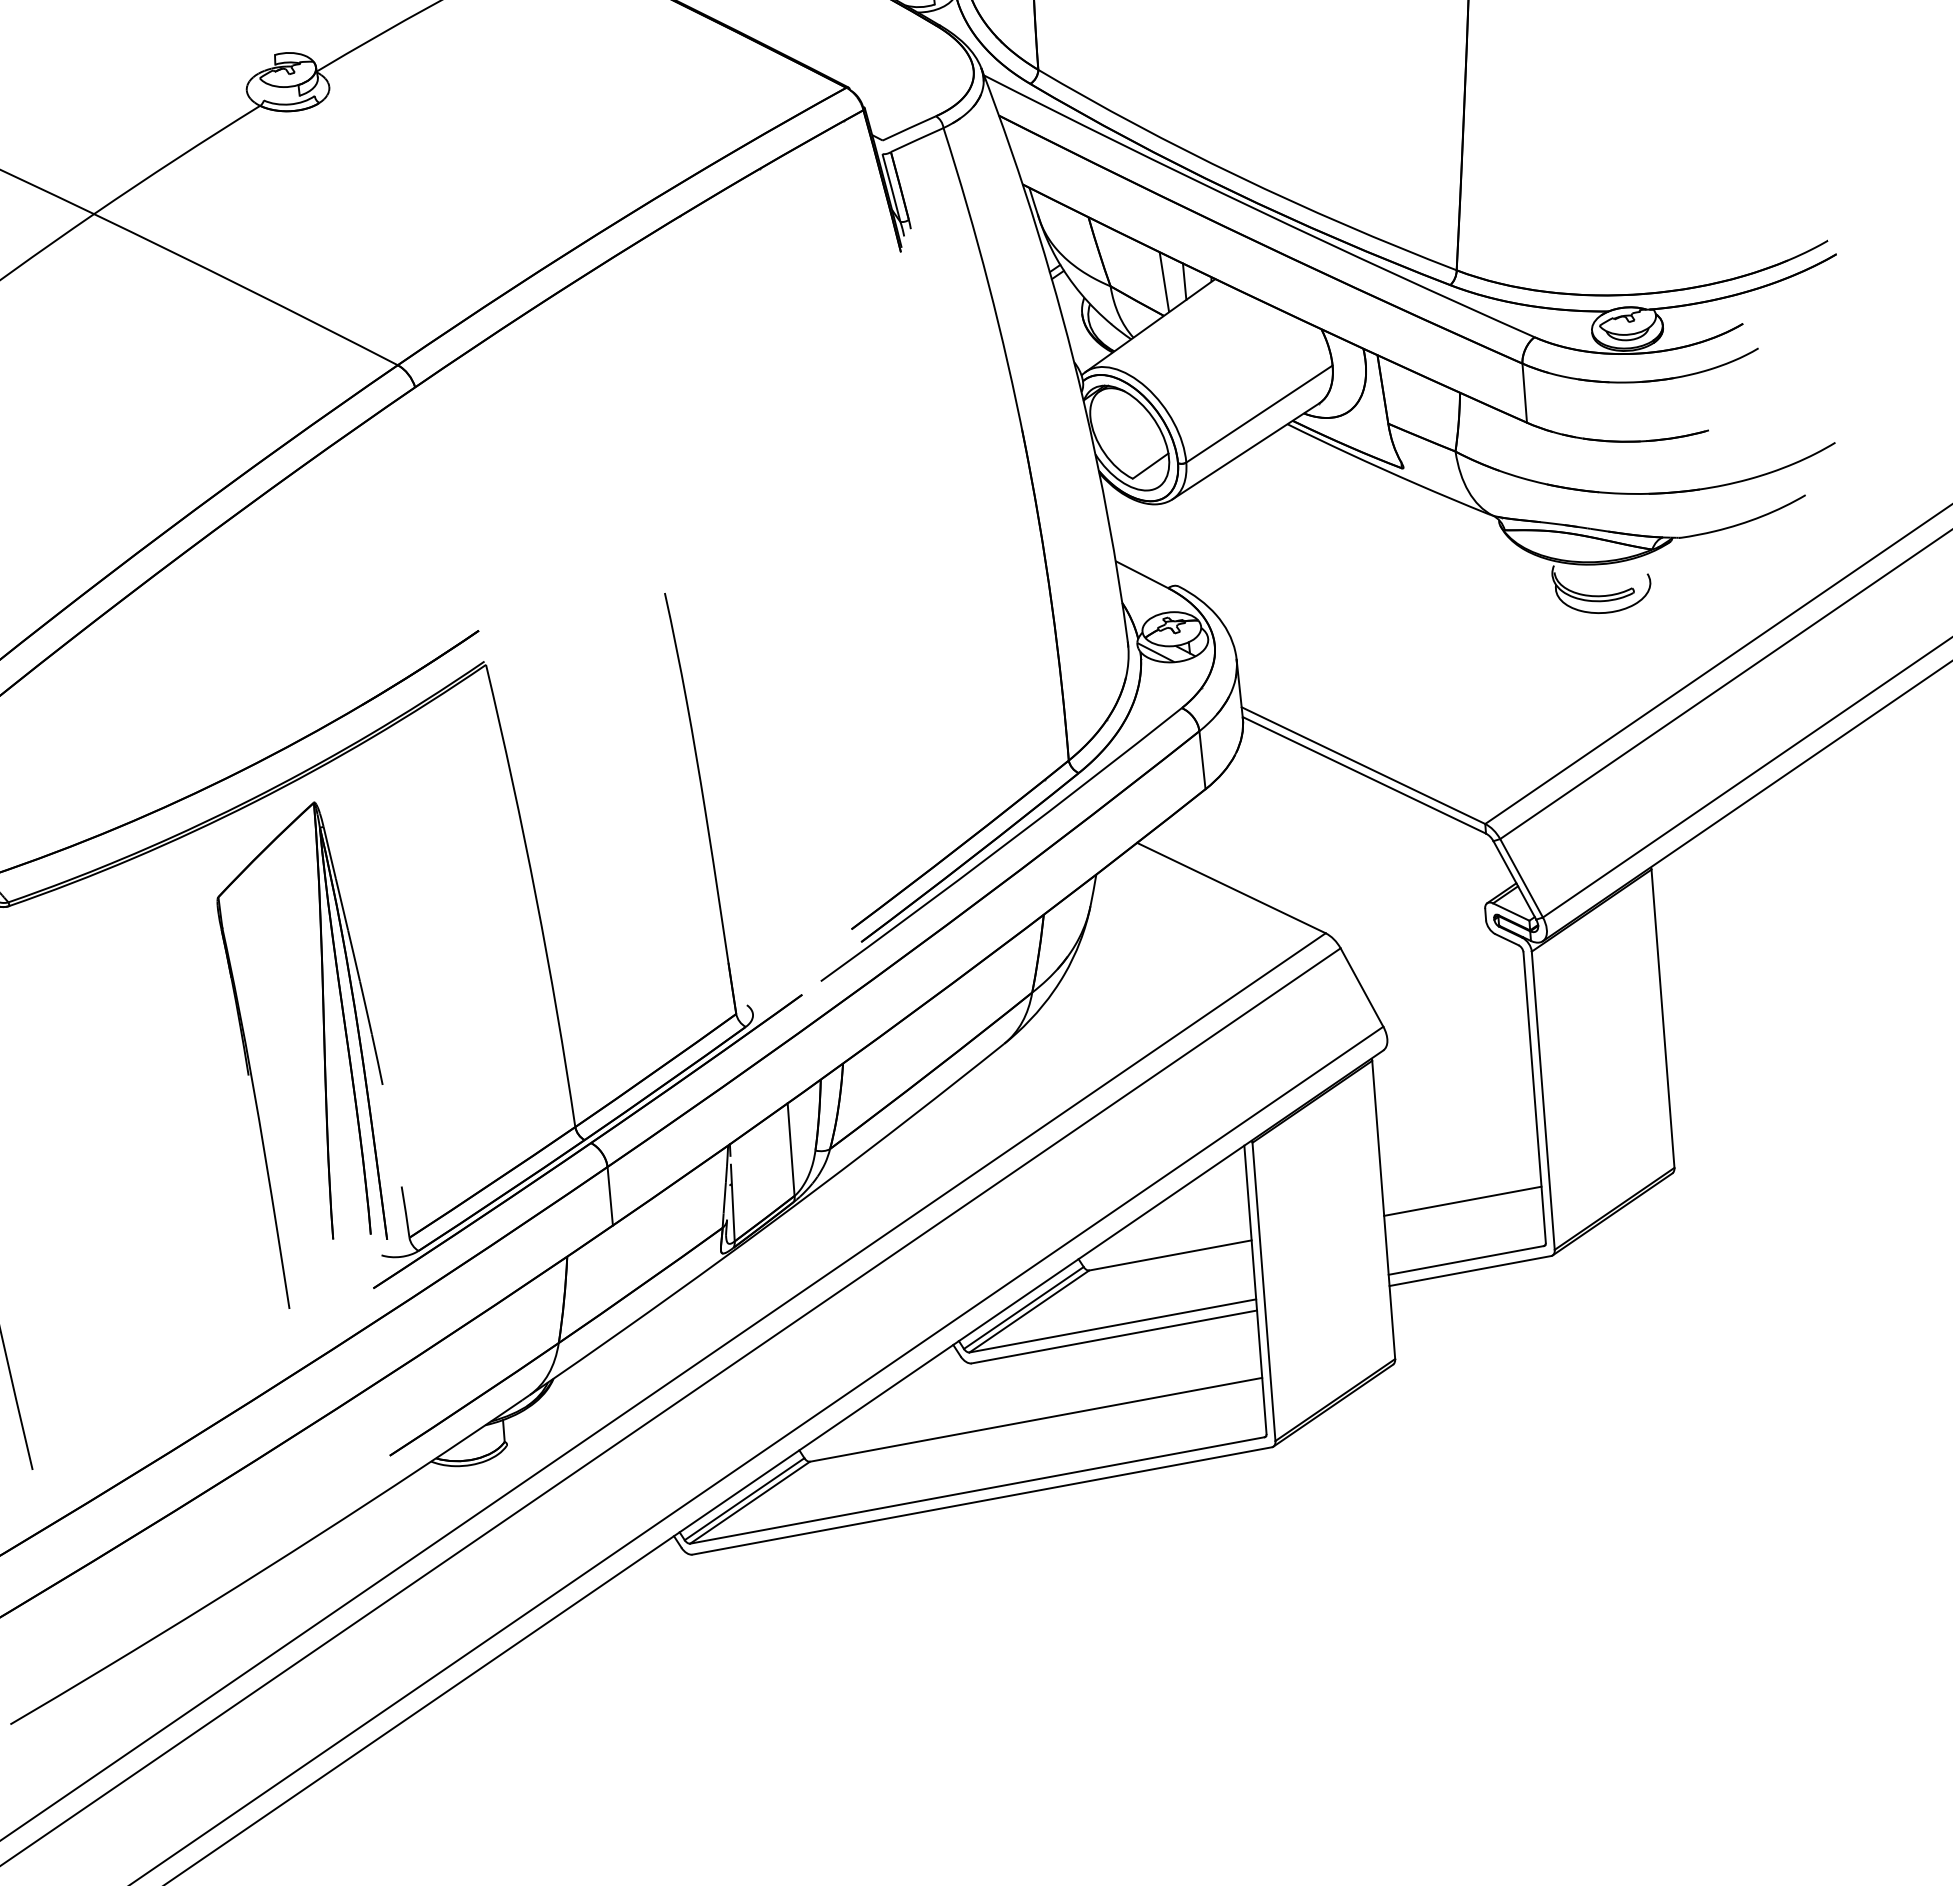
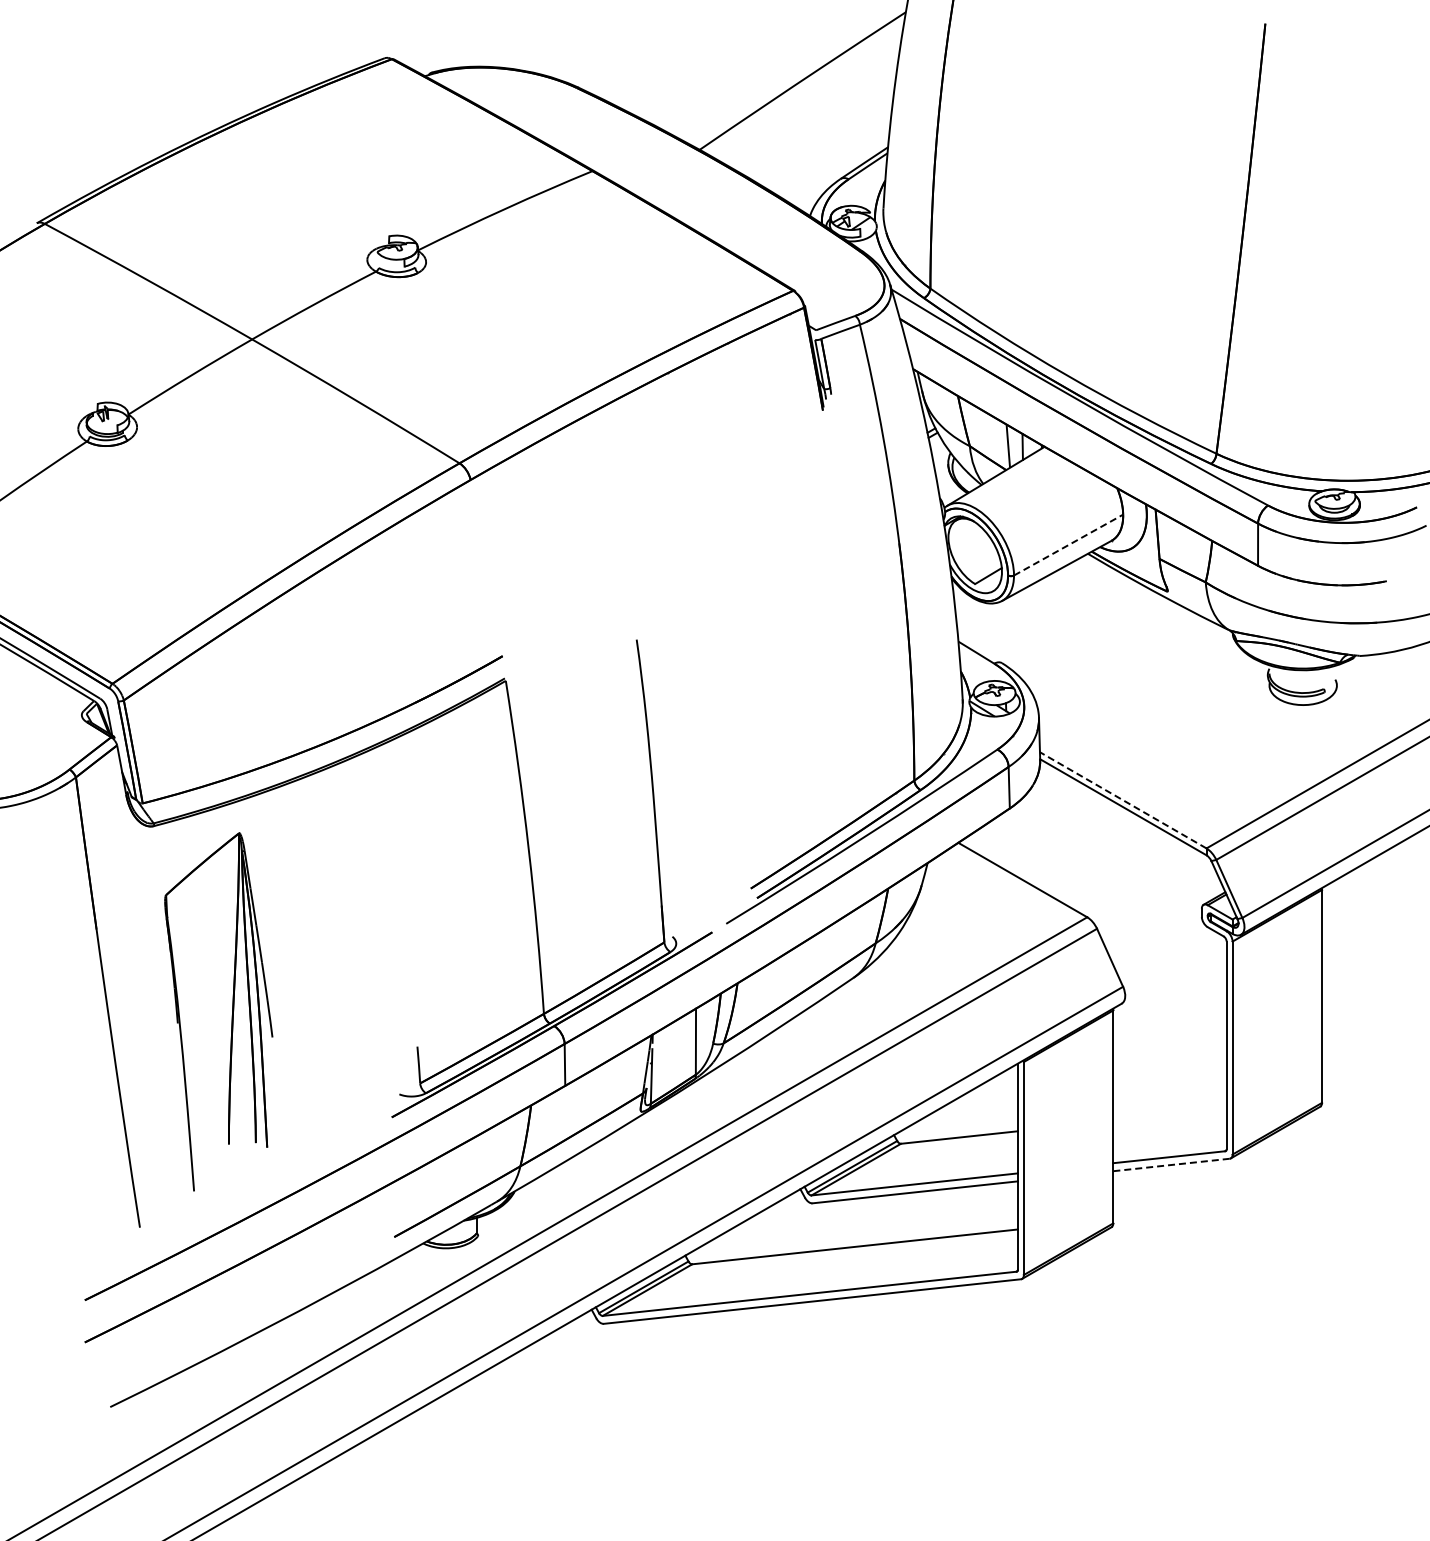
line: (1259, 414) -> (1068, 545), solid -> dashed
line: (1362, 765) -> (1122, 800), solid -> dashed
part: (322, 1058) -> (231, 1015), moved
line: (1462, 1201) -> (1169, 1115), removed
line: (1471, 1270) -> (1172, 1164), solid -> dashed

